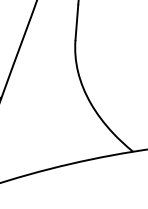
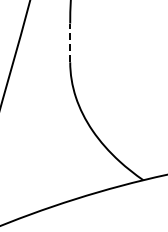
line: (77, 22) -> (70, 42), solid -> dashed

